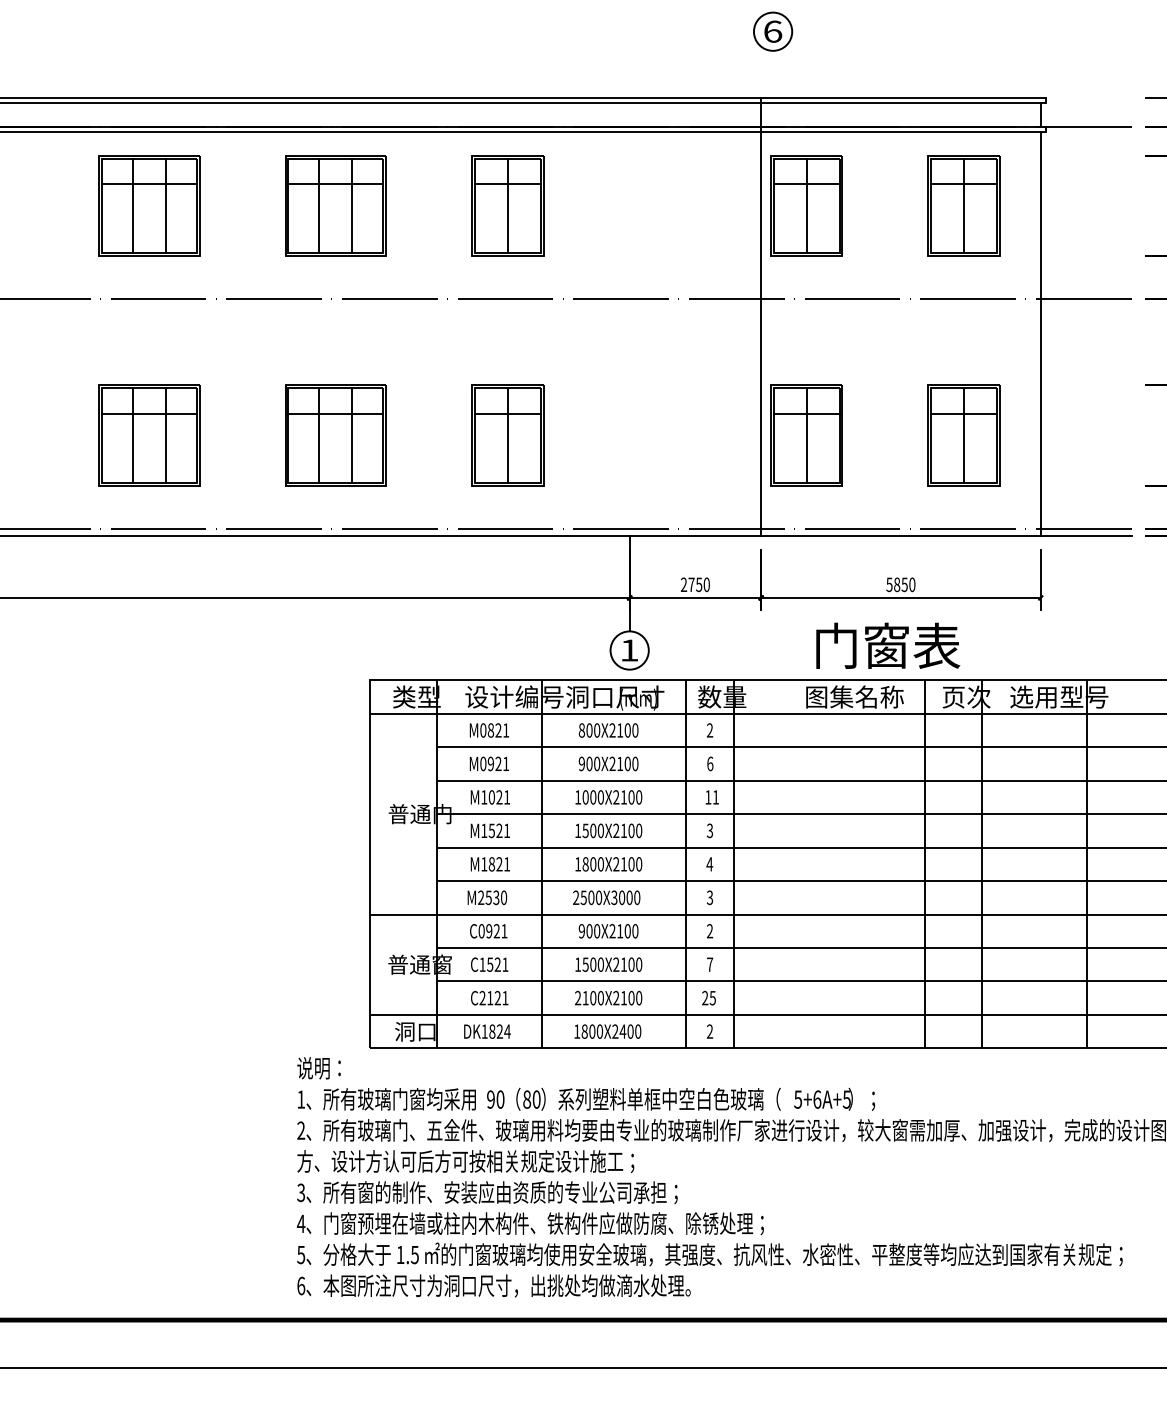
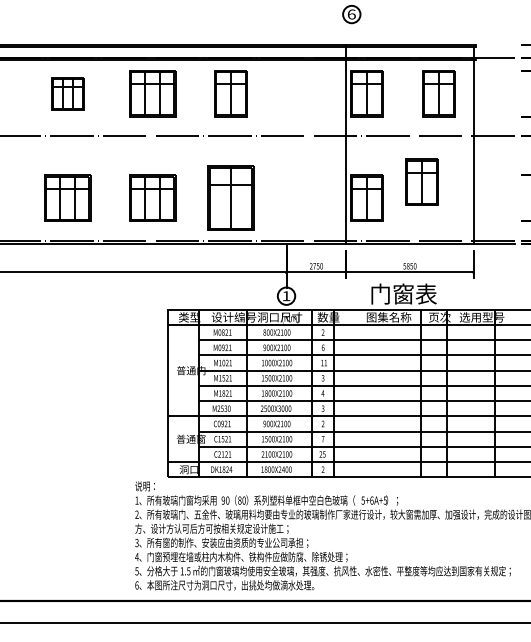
part: (148, 205) -> (67, 93), size x0.7
part: (506, 433) -> (230, 197), size x1.4
part: (963, 433) -> (421, 181), moved

